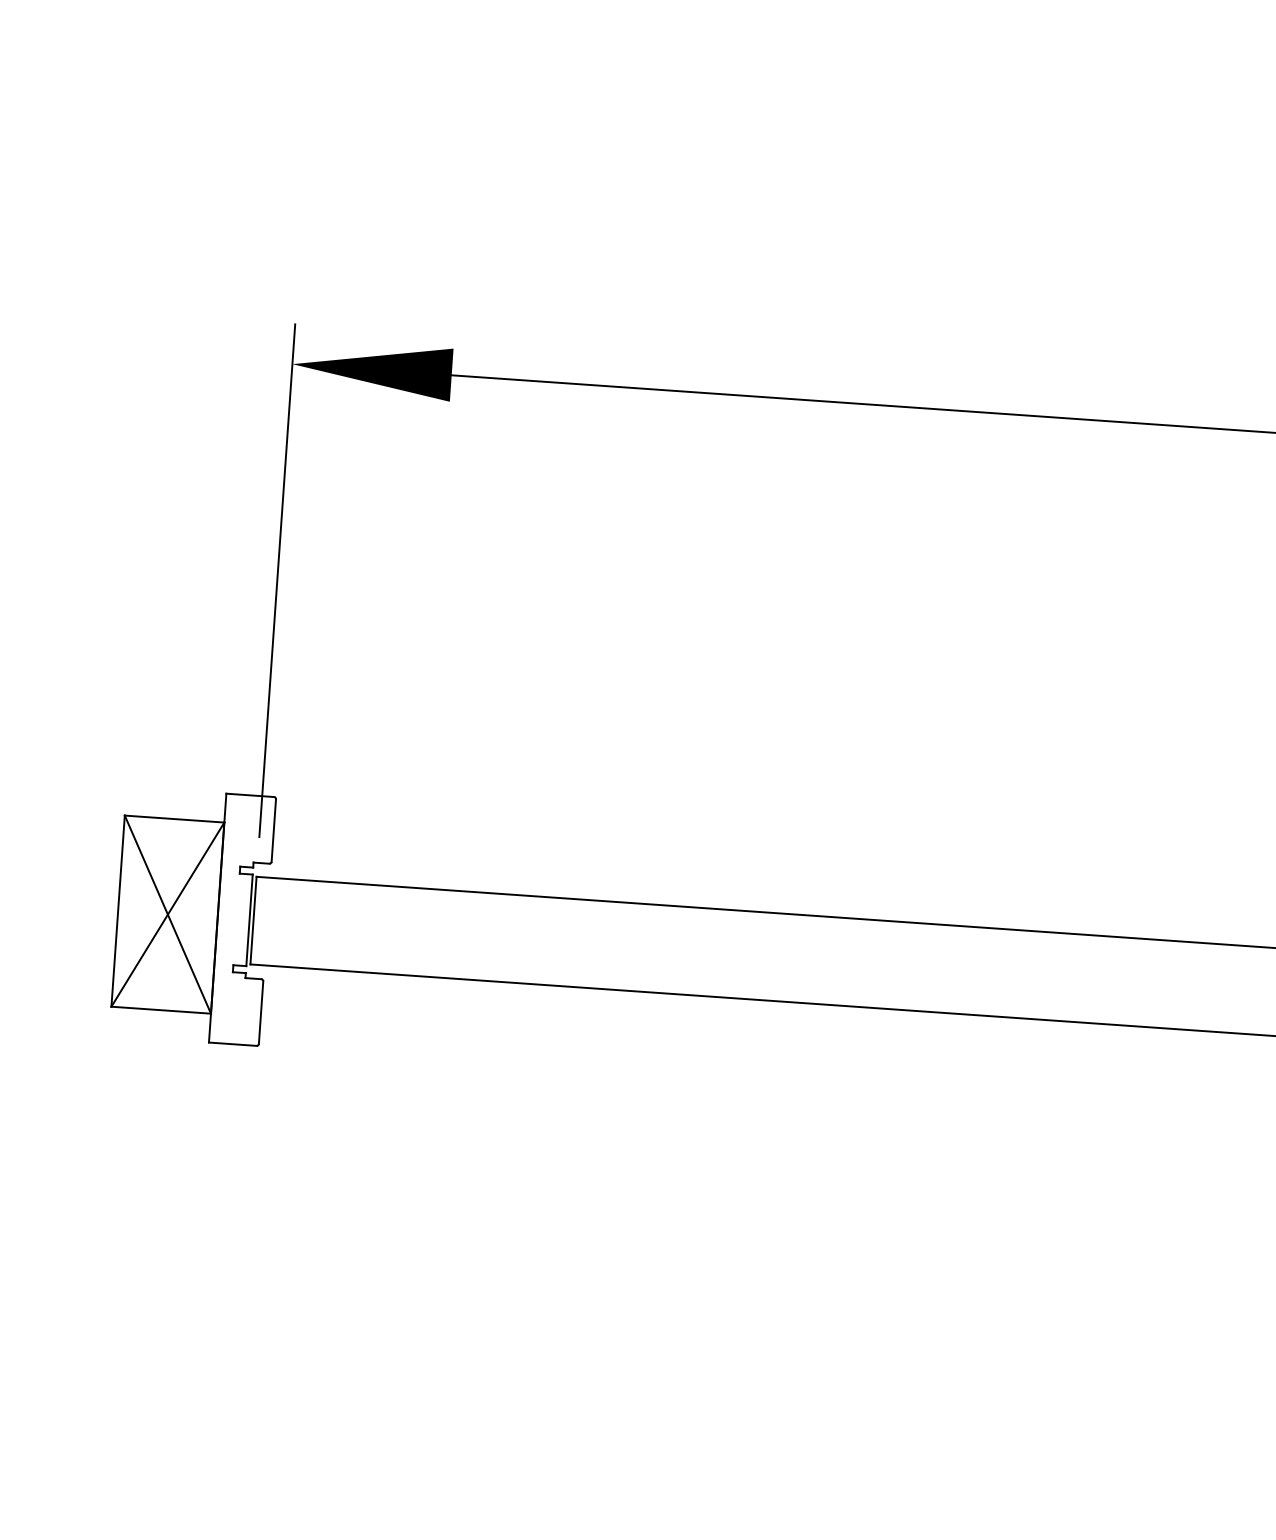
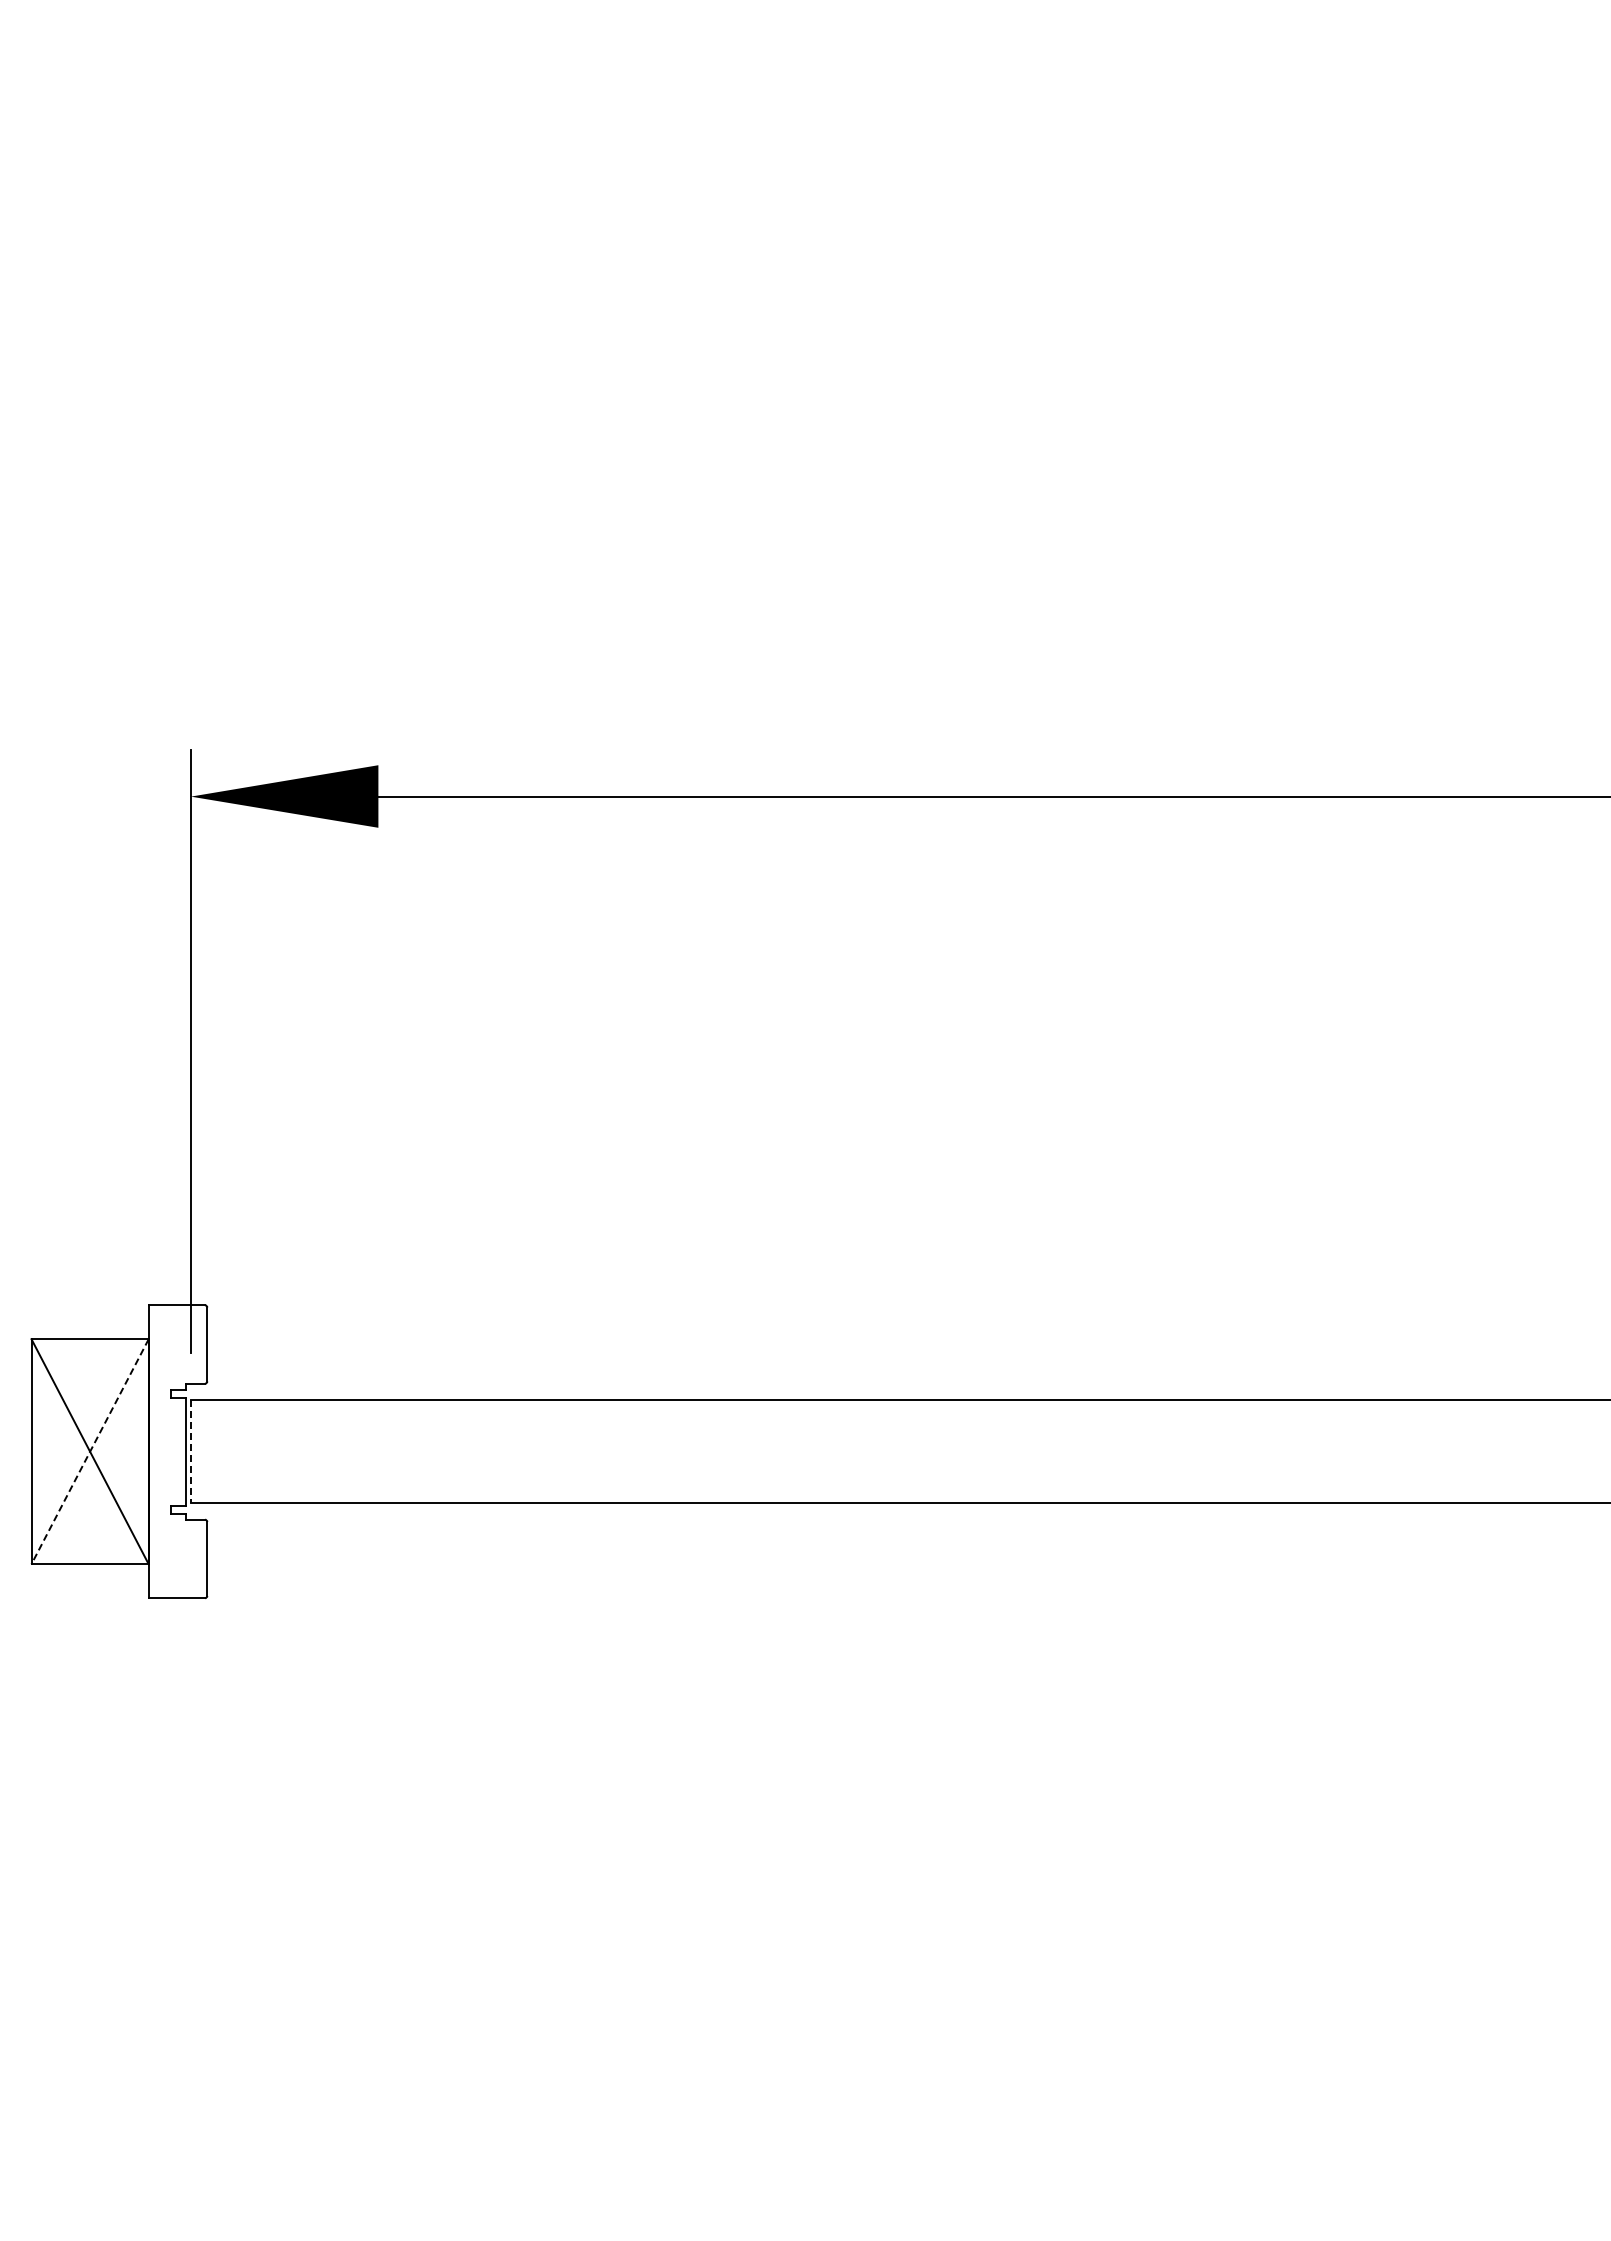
line: (168, 914) -> (90, 1451), solid -> dashed
line: (253, 920) -> (190, 1451), solid -> dashed

